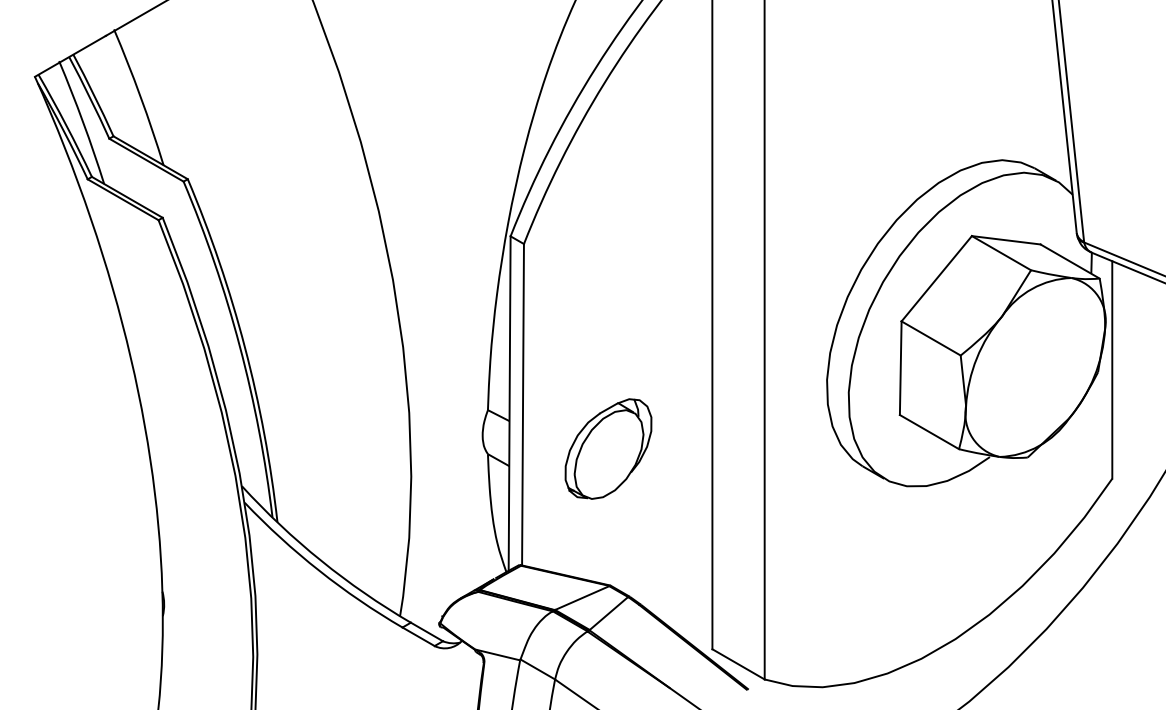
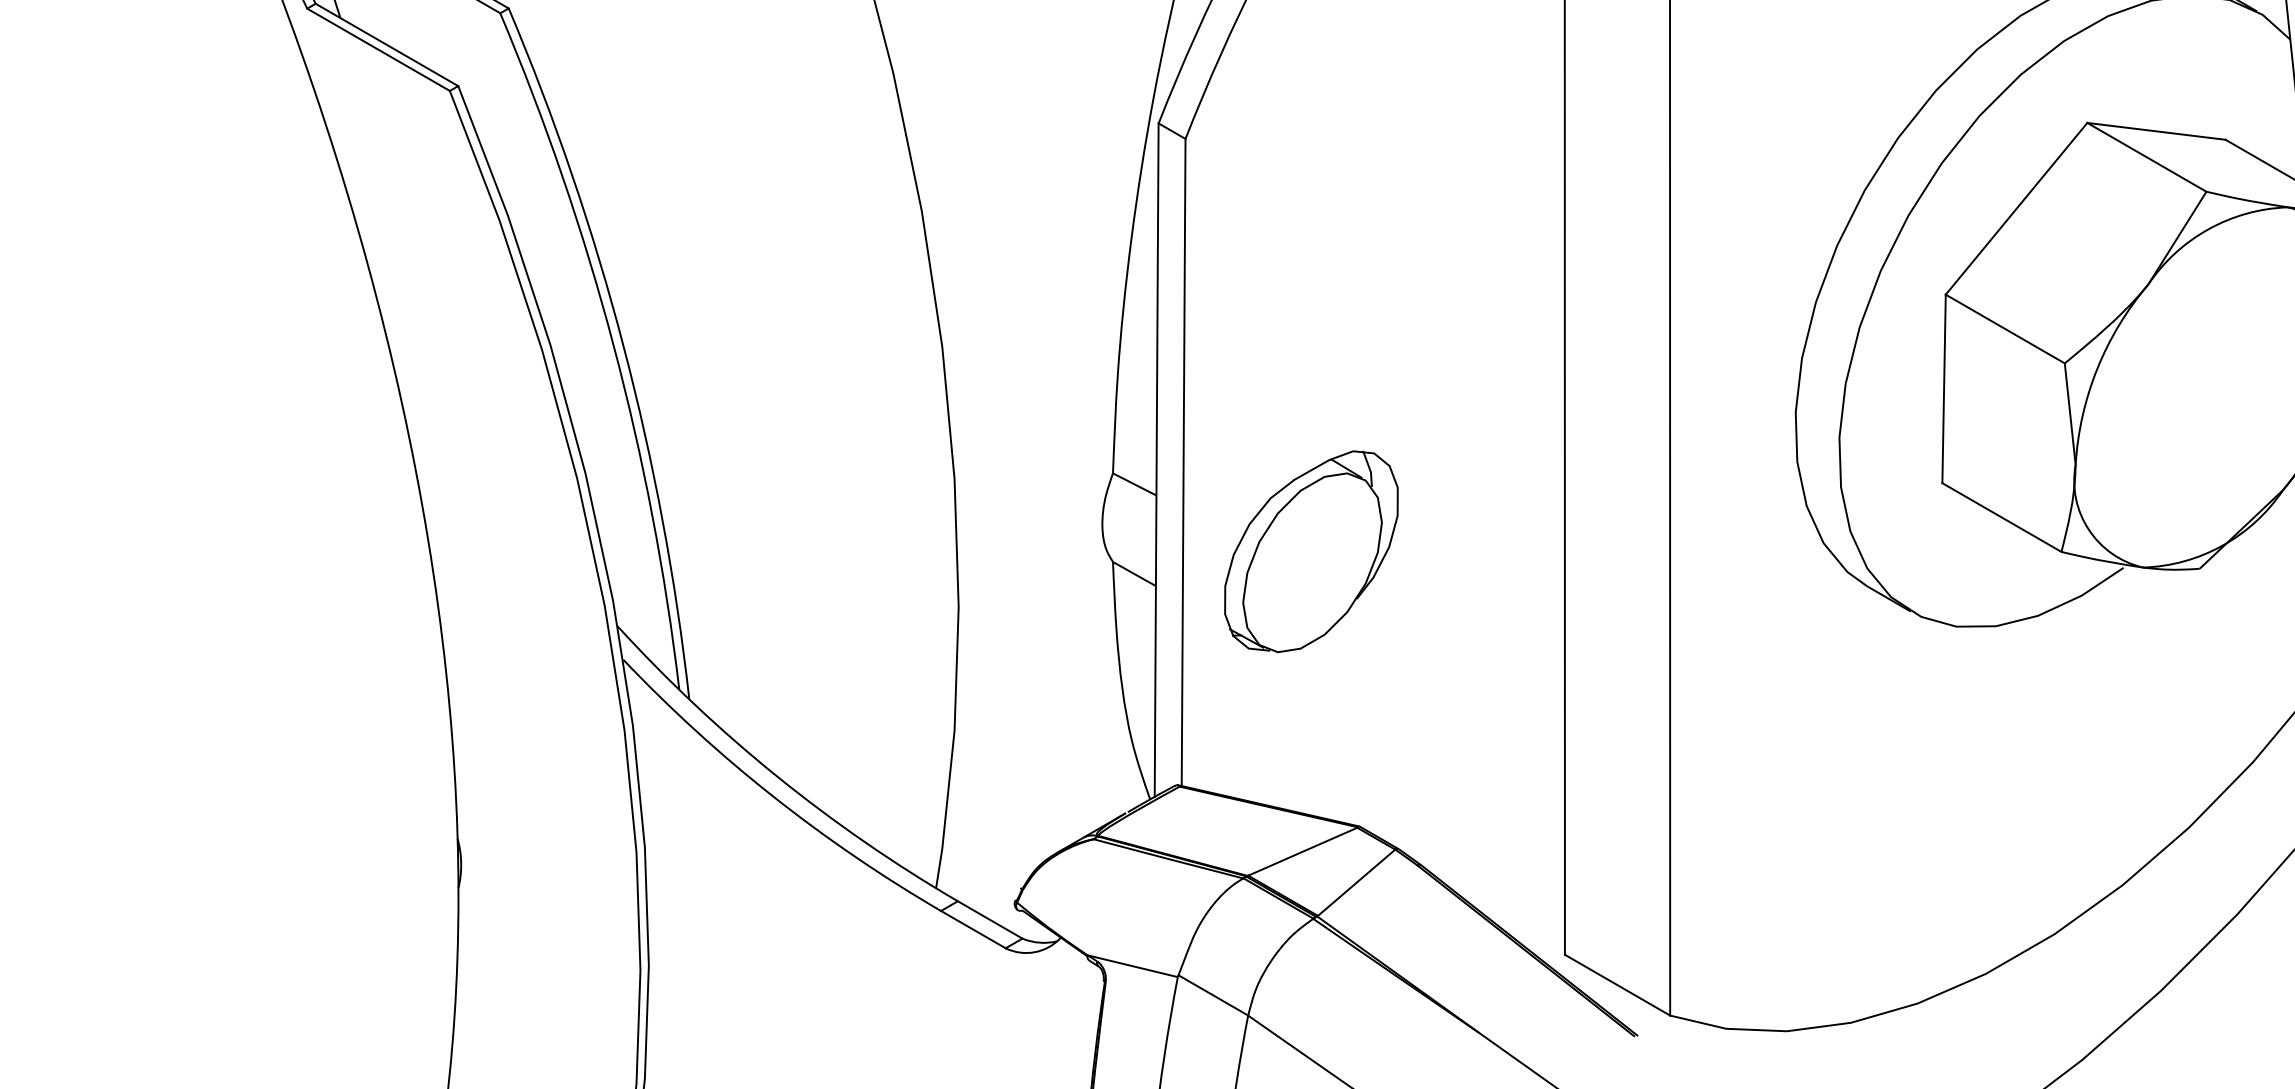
part: (608, 448) -> (1311, 550), moved

